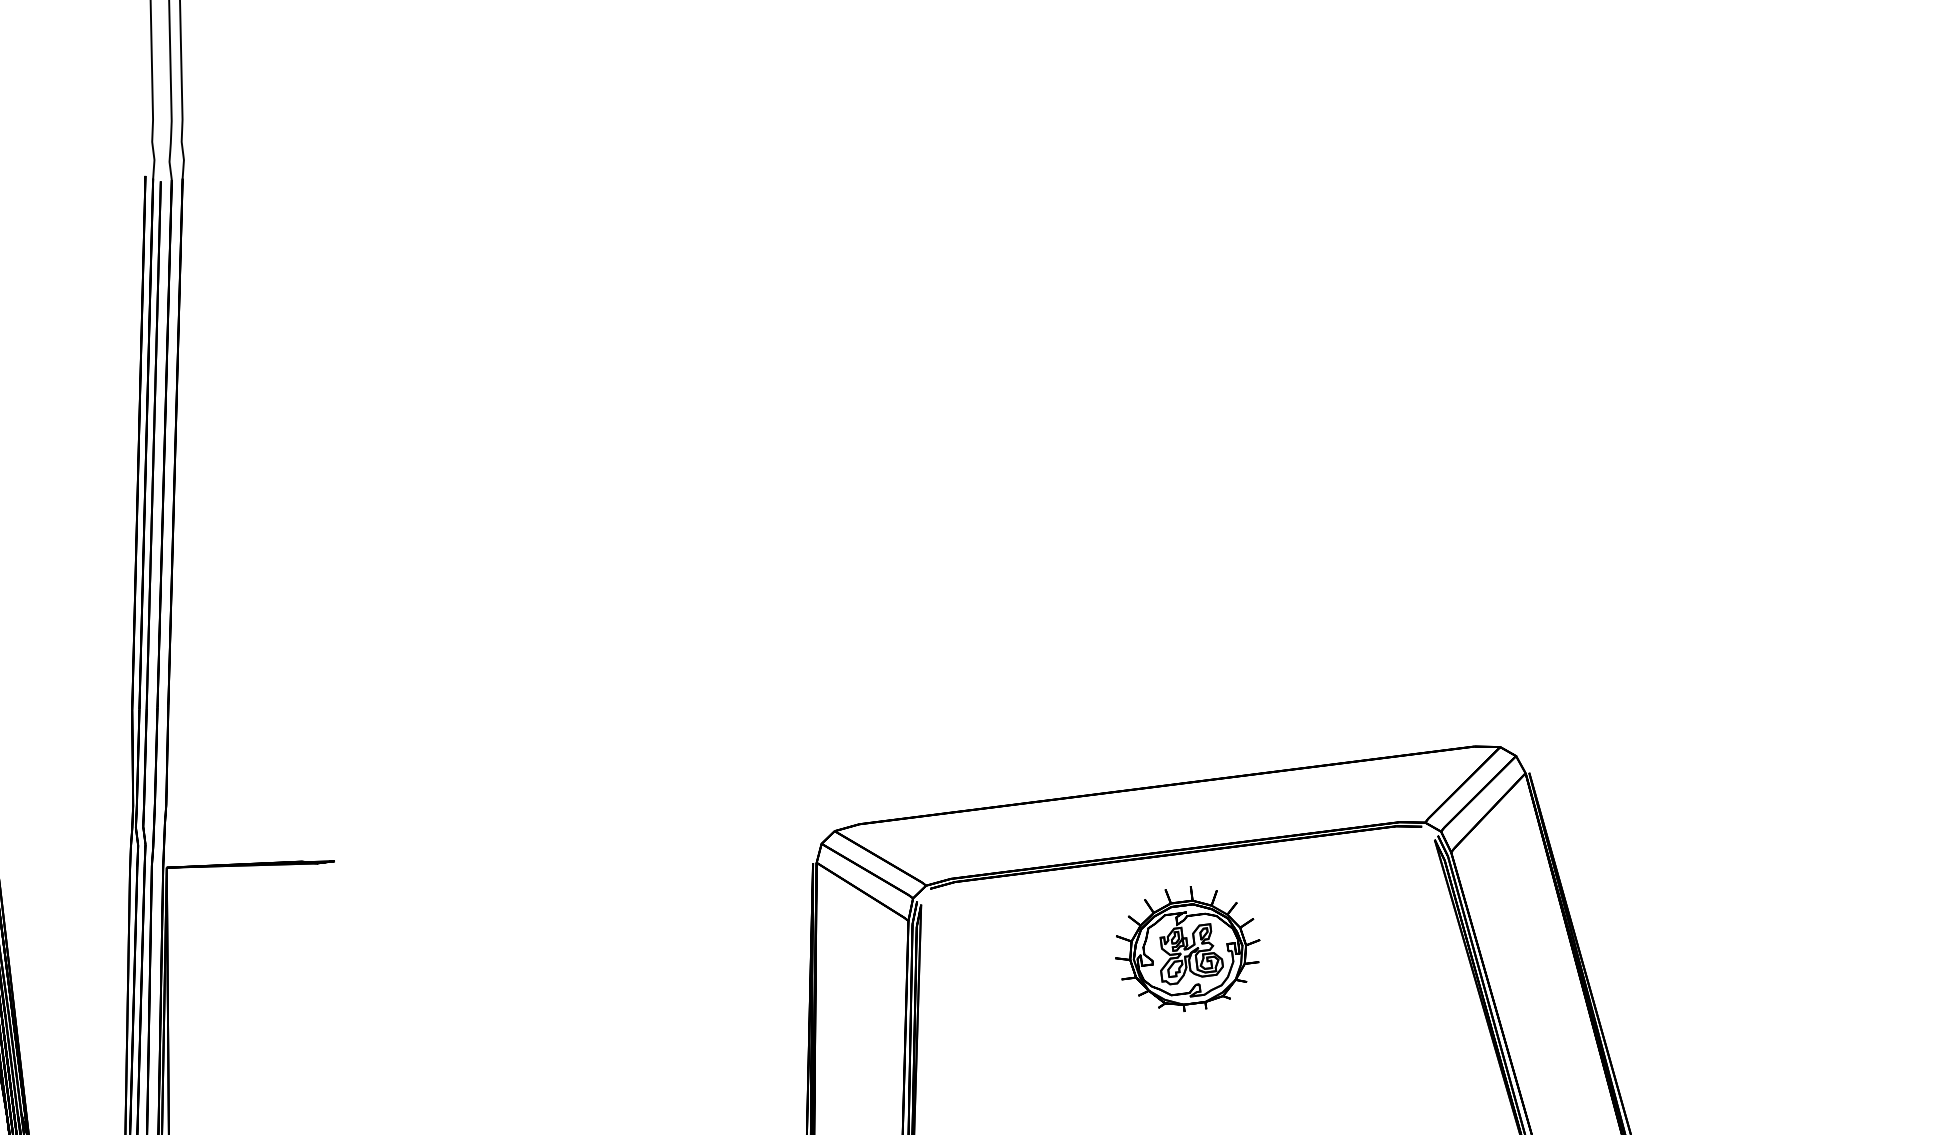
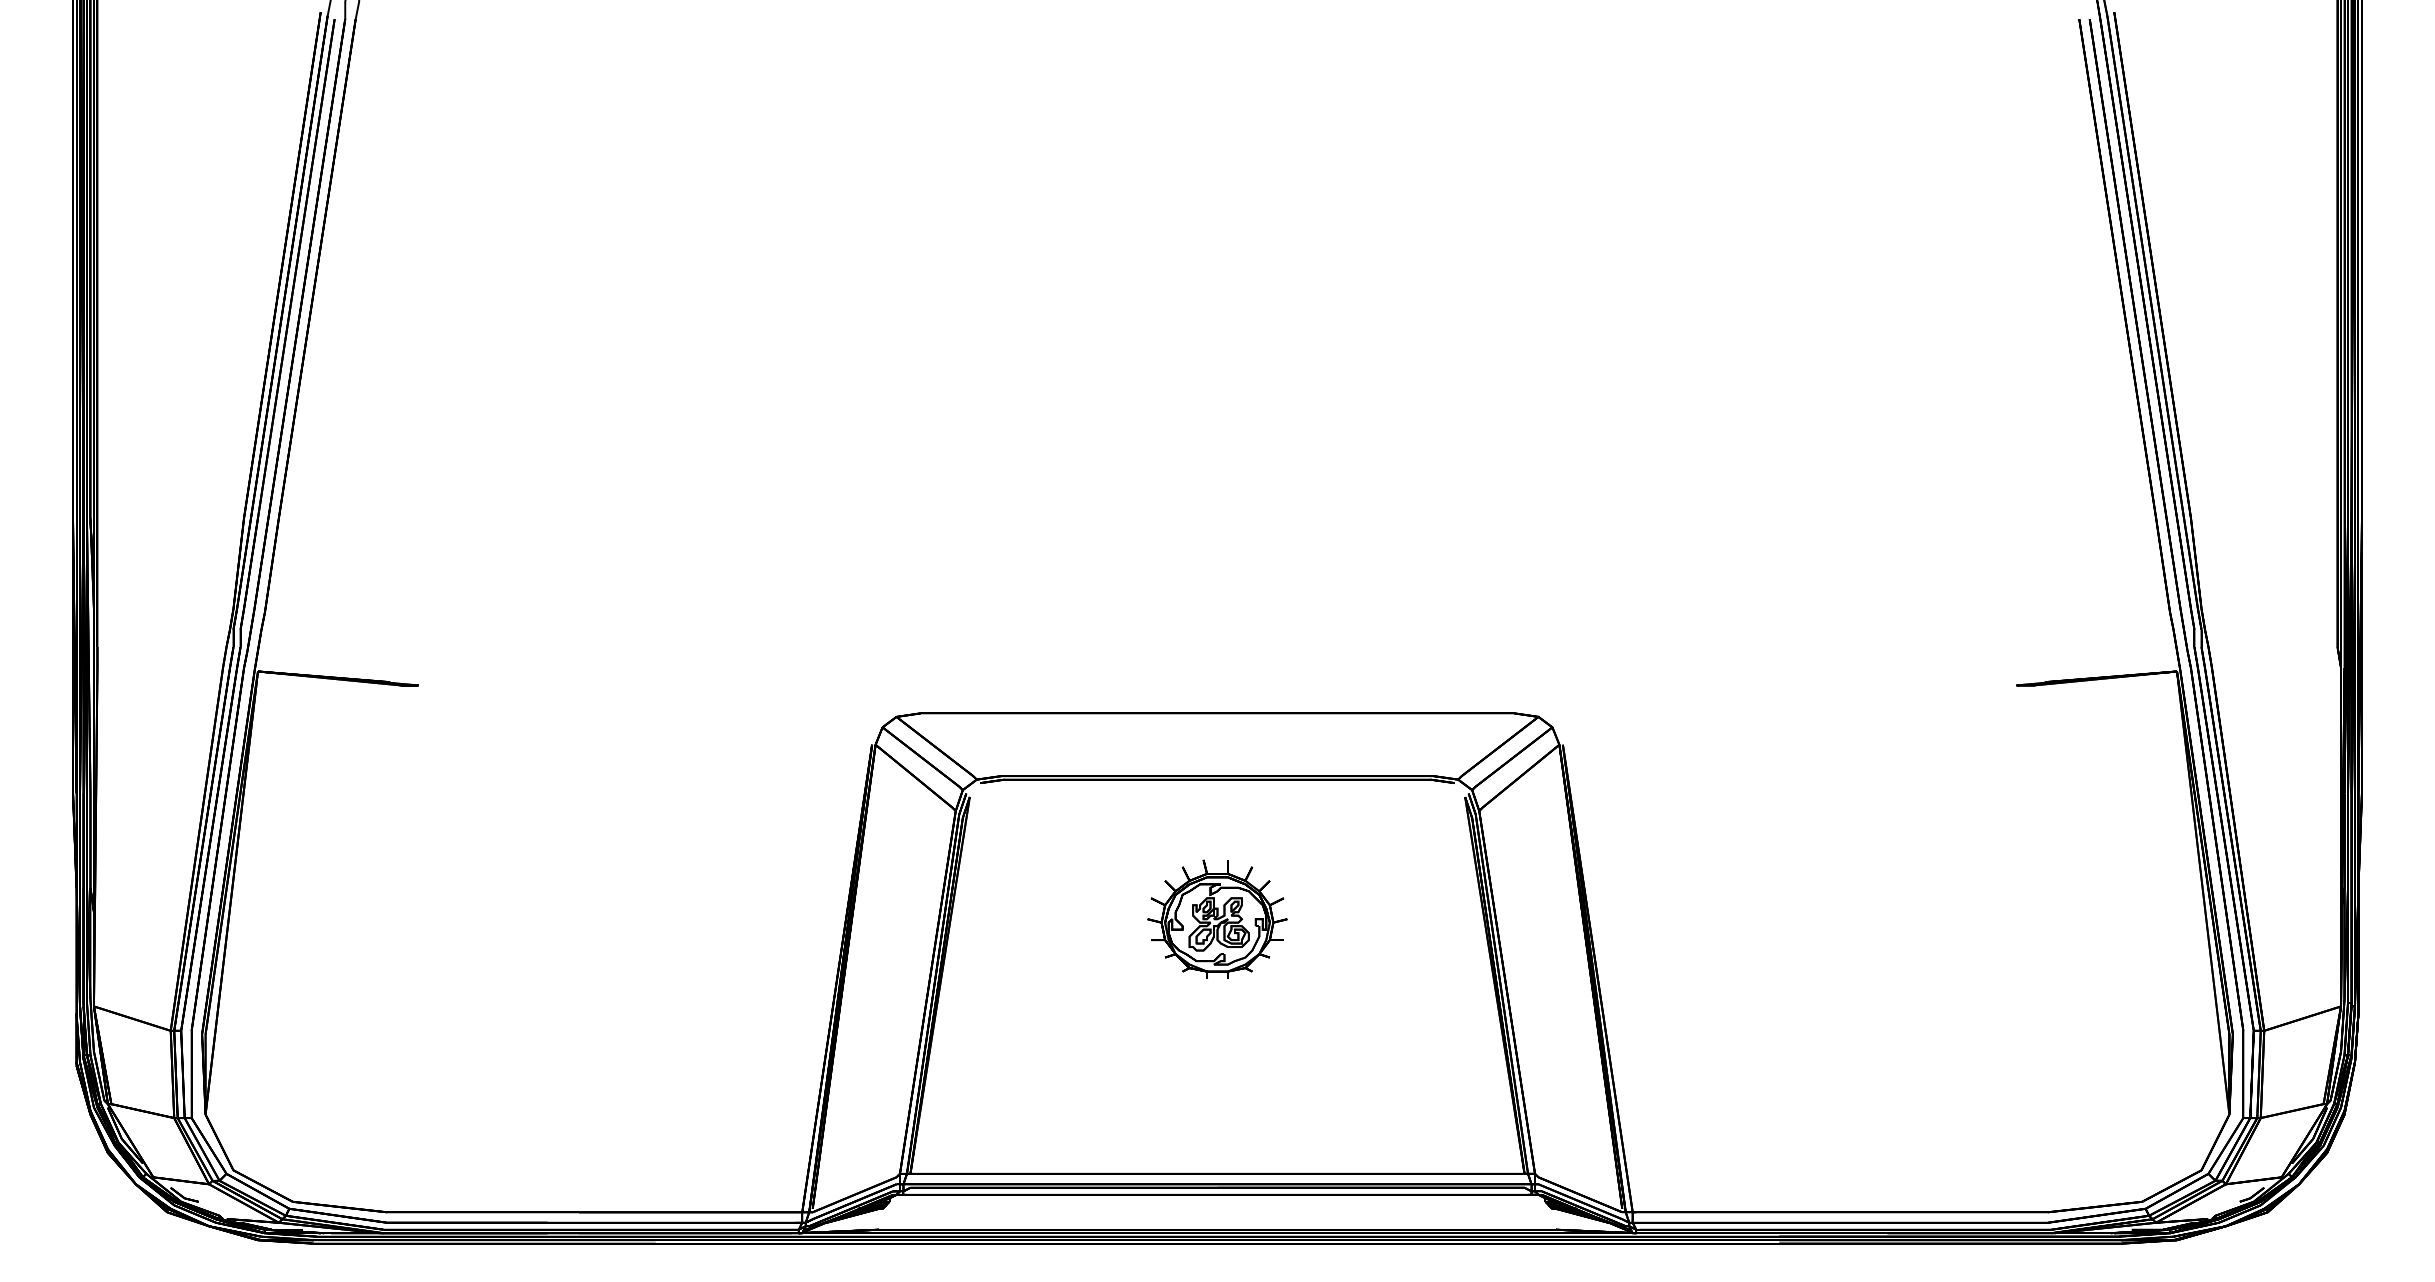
part: (1187, 948) -> (1217, 918), moved

